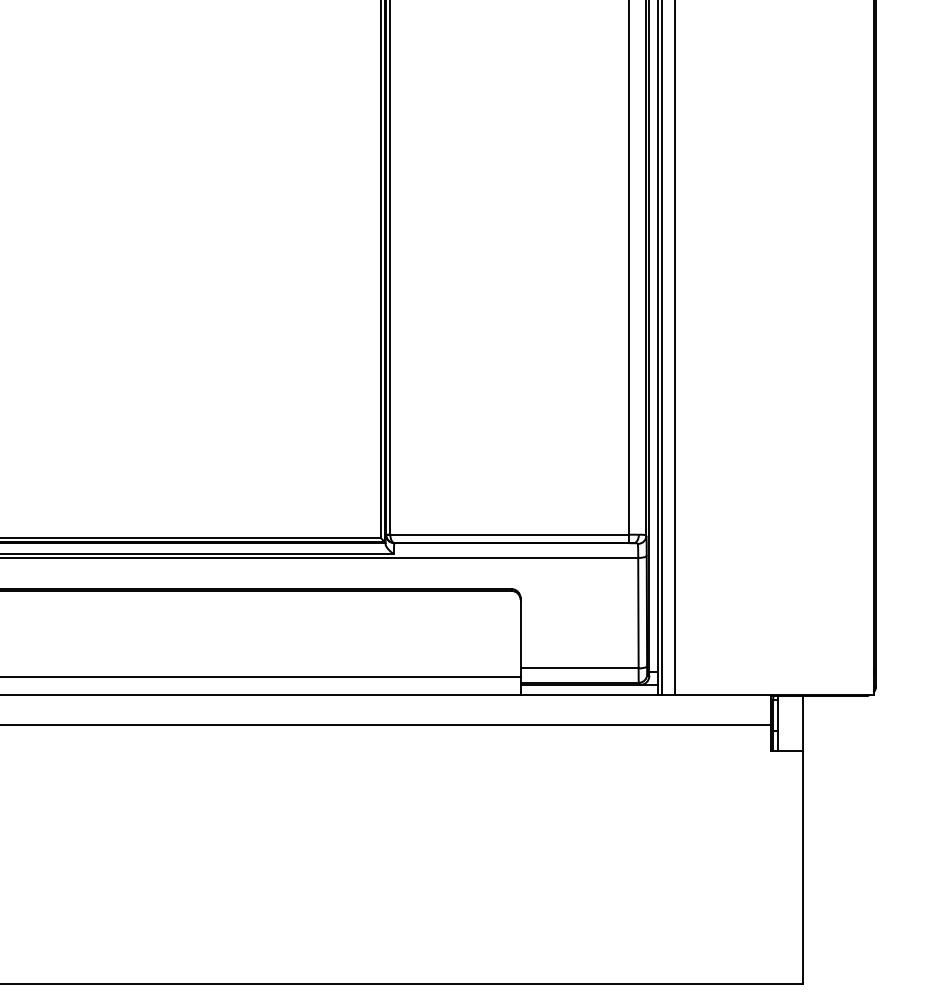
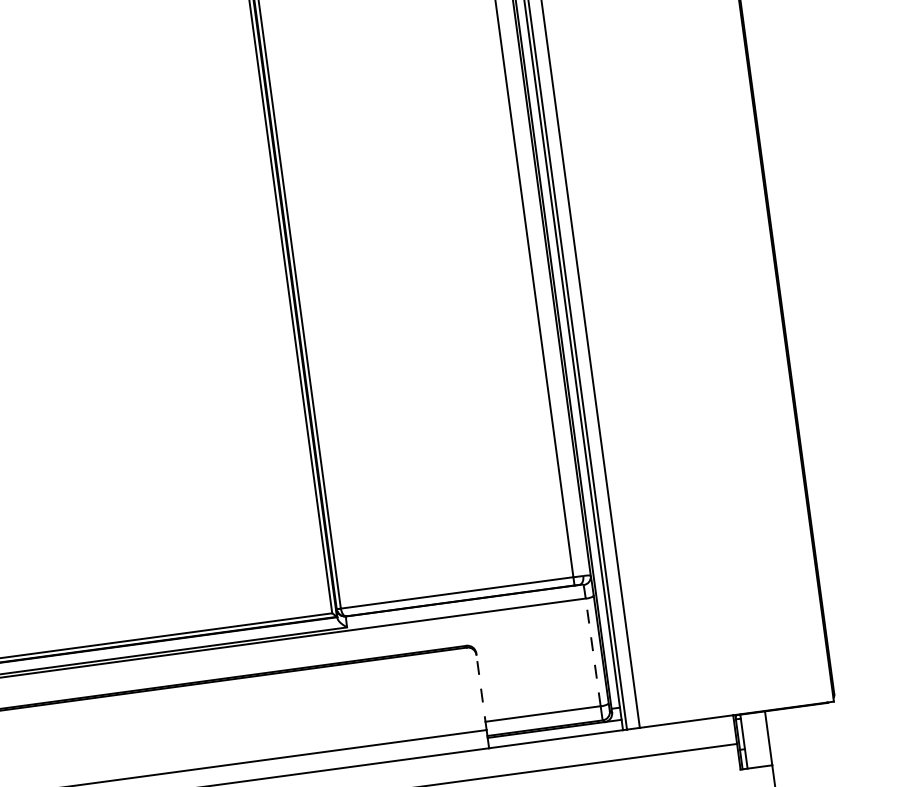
line: (638, 612) -> (593, 651), solid -> dashed
line: (520, 638) -> (481, 692), solid -> dashed

